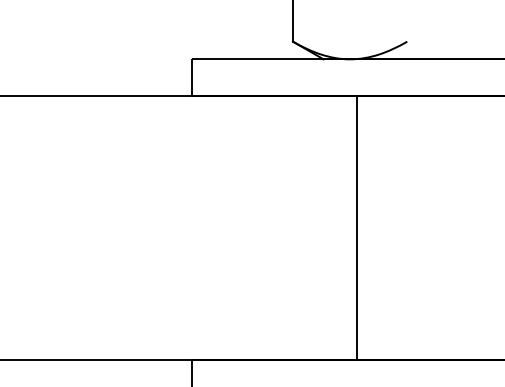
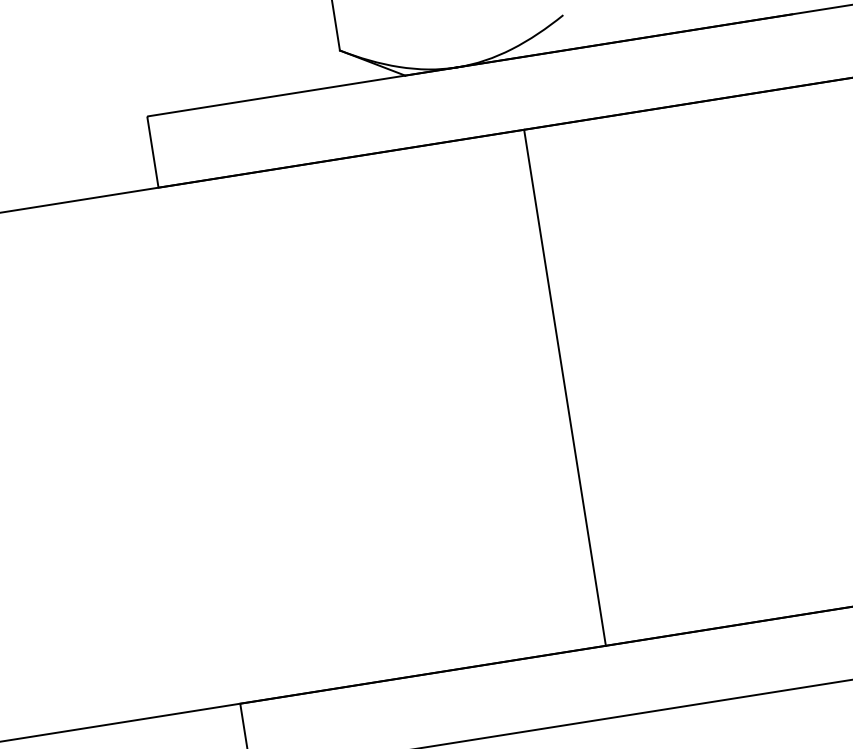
line: (356, 227) -> (564, 387), moved

